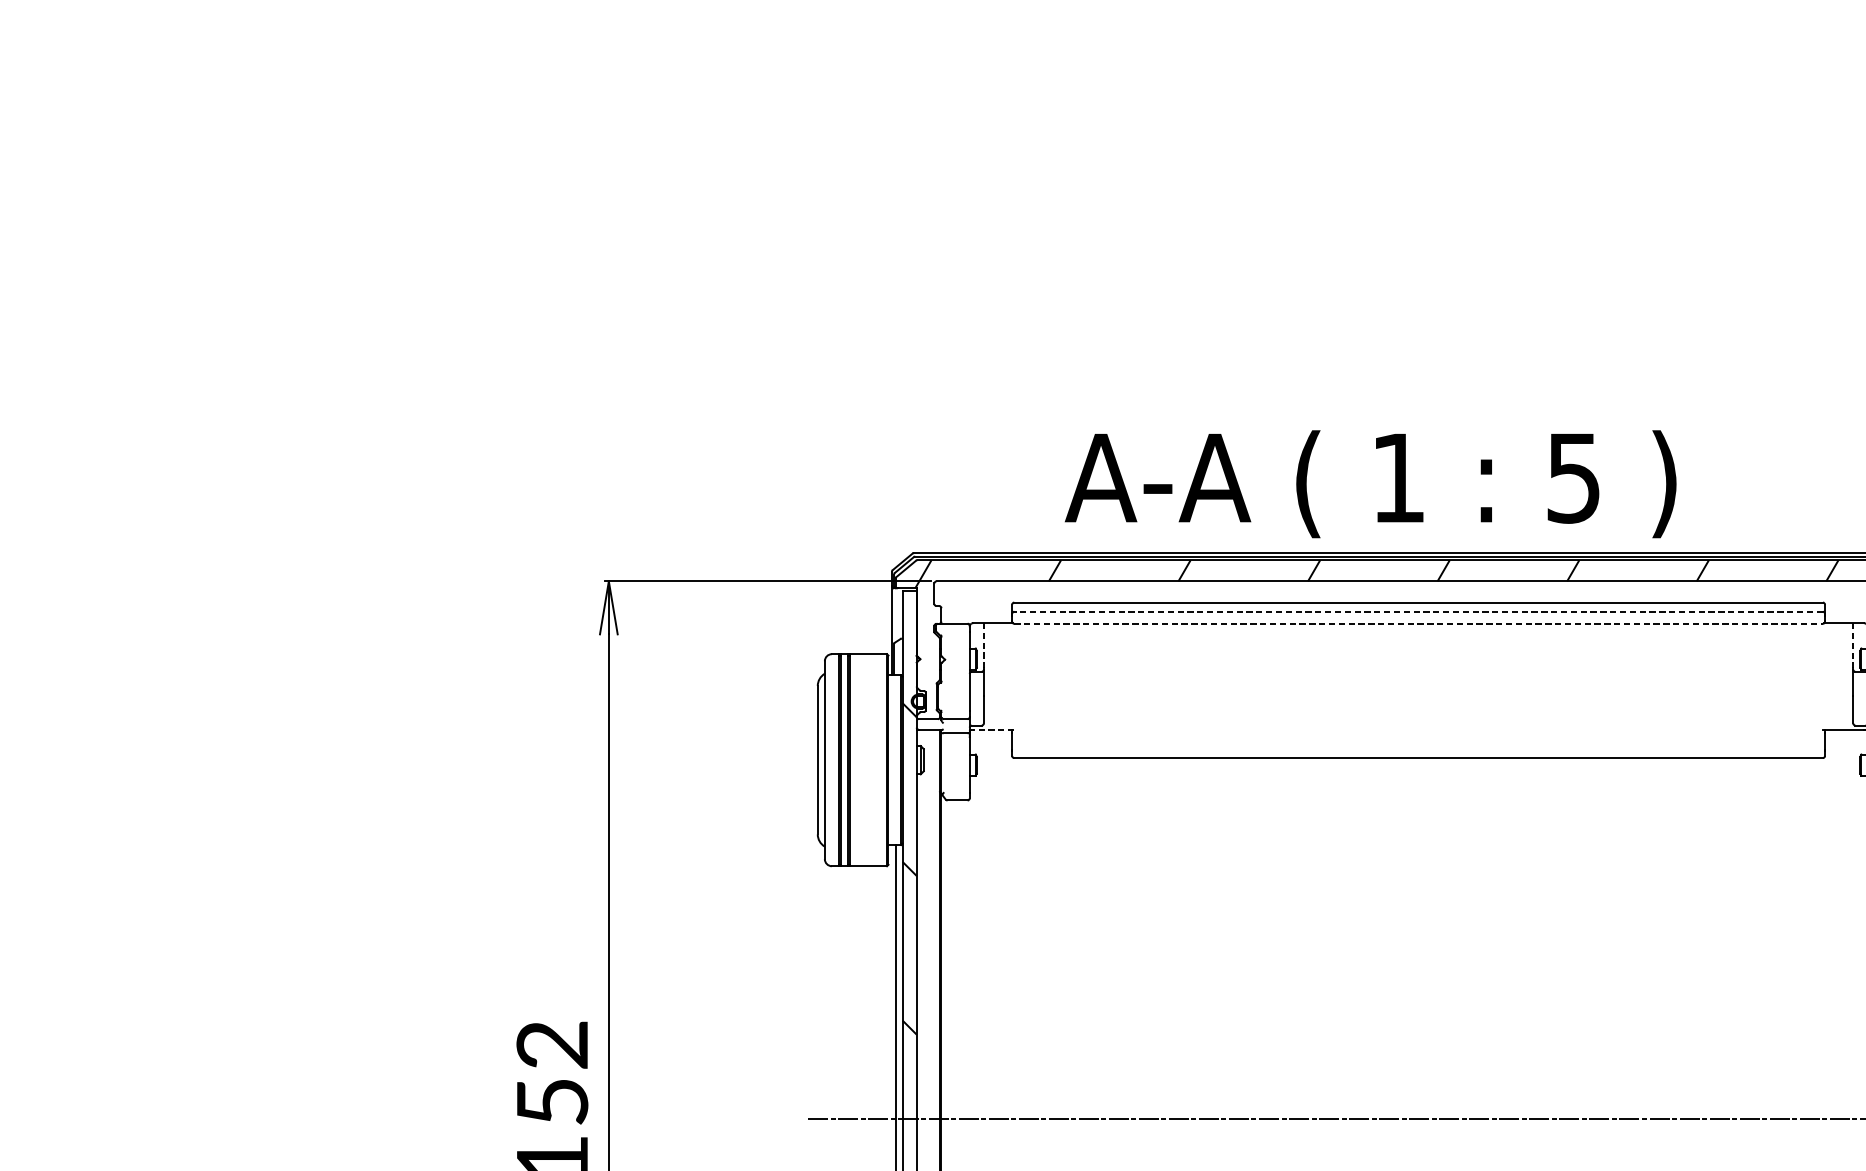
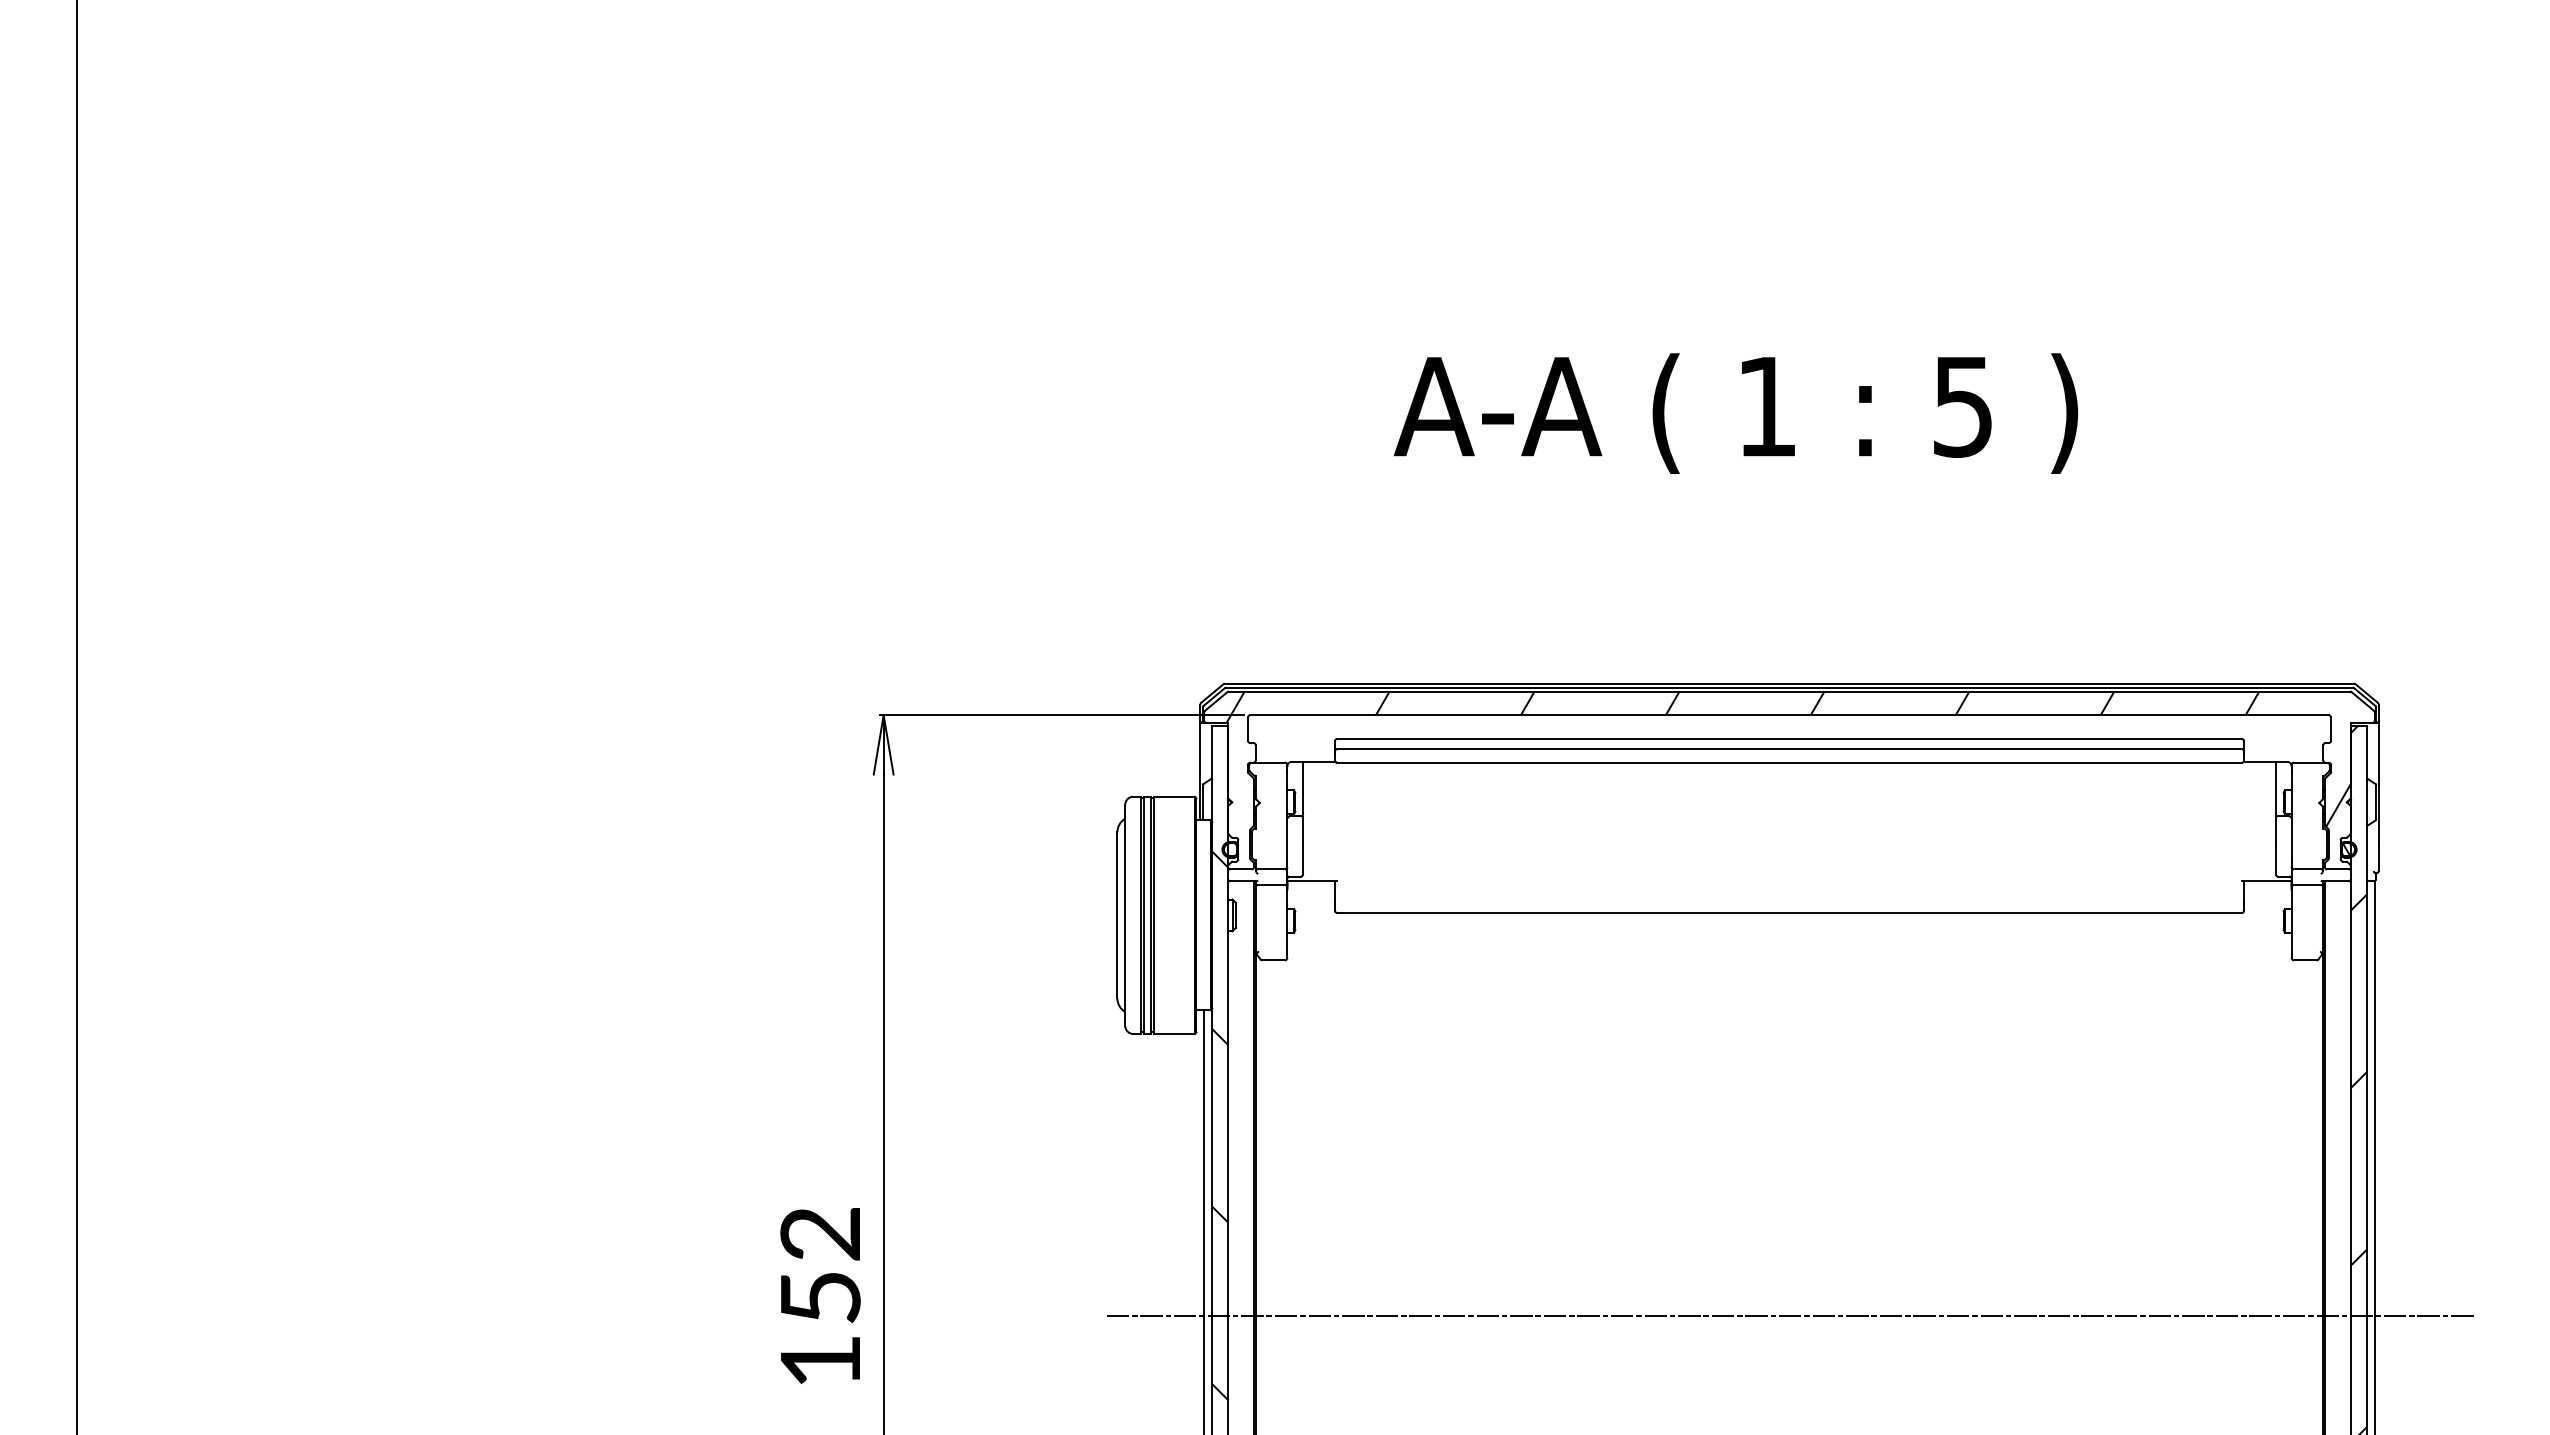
text: (1370, 484) -> (1735, 413), moved
line: (1418, 611) -> (1789, 749), dashed -> solid
line: (1419, 623) -> (1790, 762), dashed -> solid
line: (984, 645) -> (1303, 786), dashed -> solid
line: (1853, 645) -> (2275, 787), dashed -> solid
line: (993, 729) -> (1314, 881), dashed -> solid

